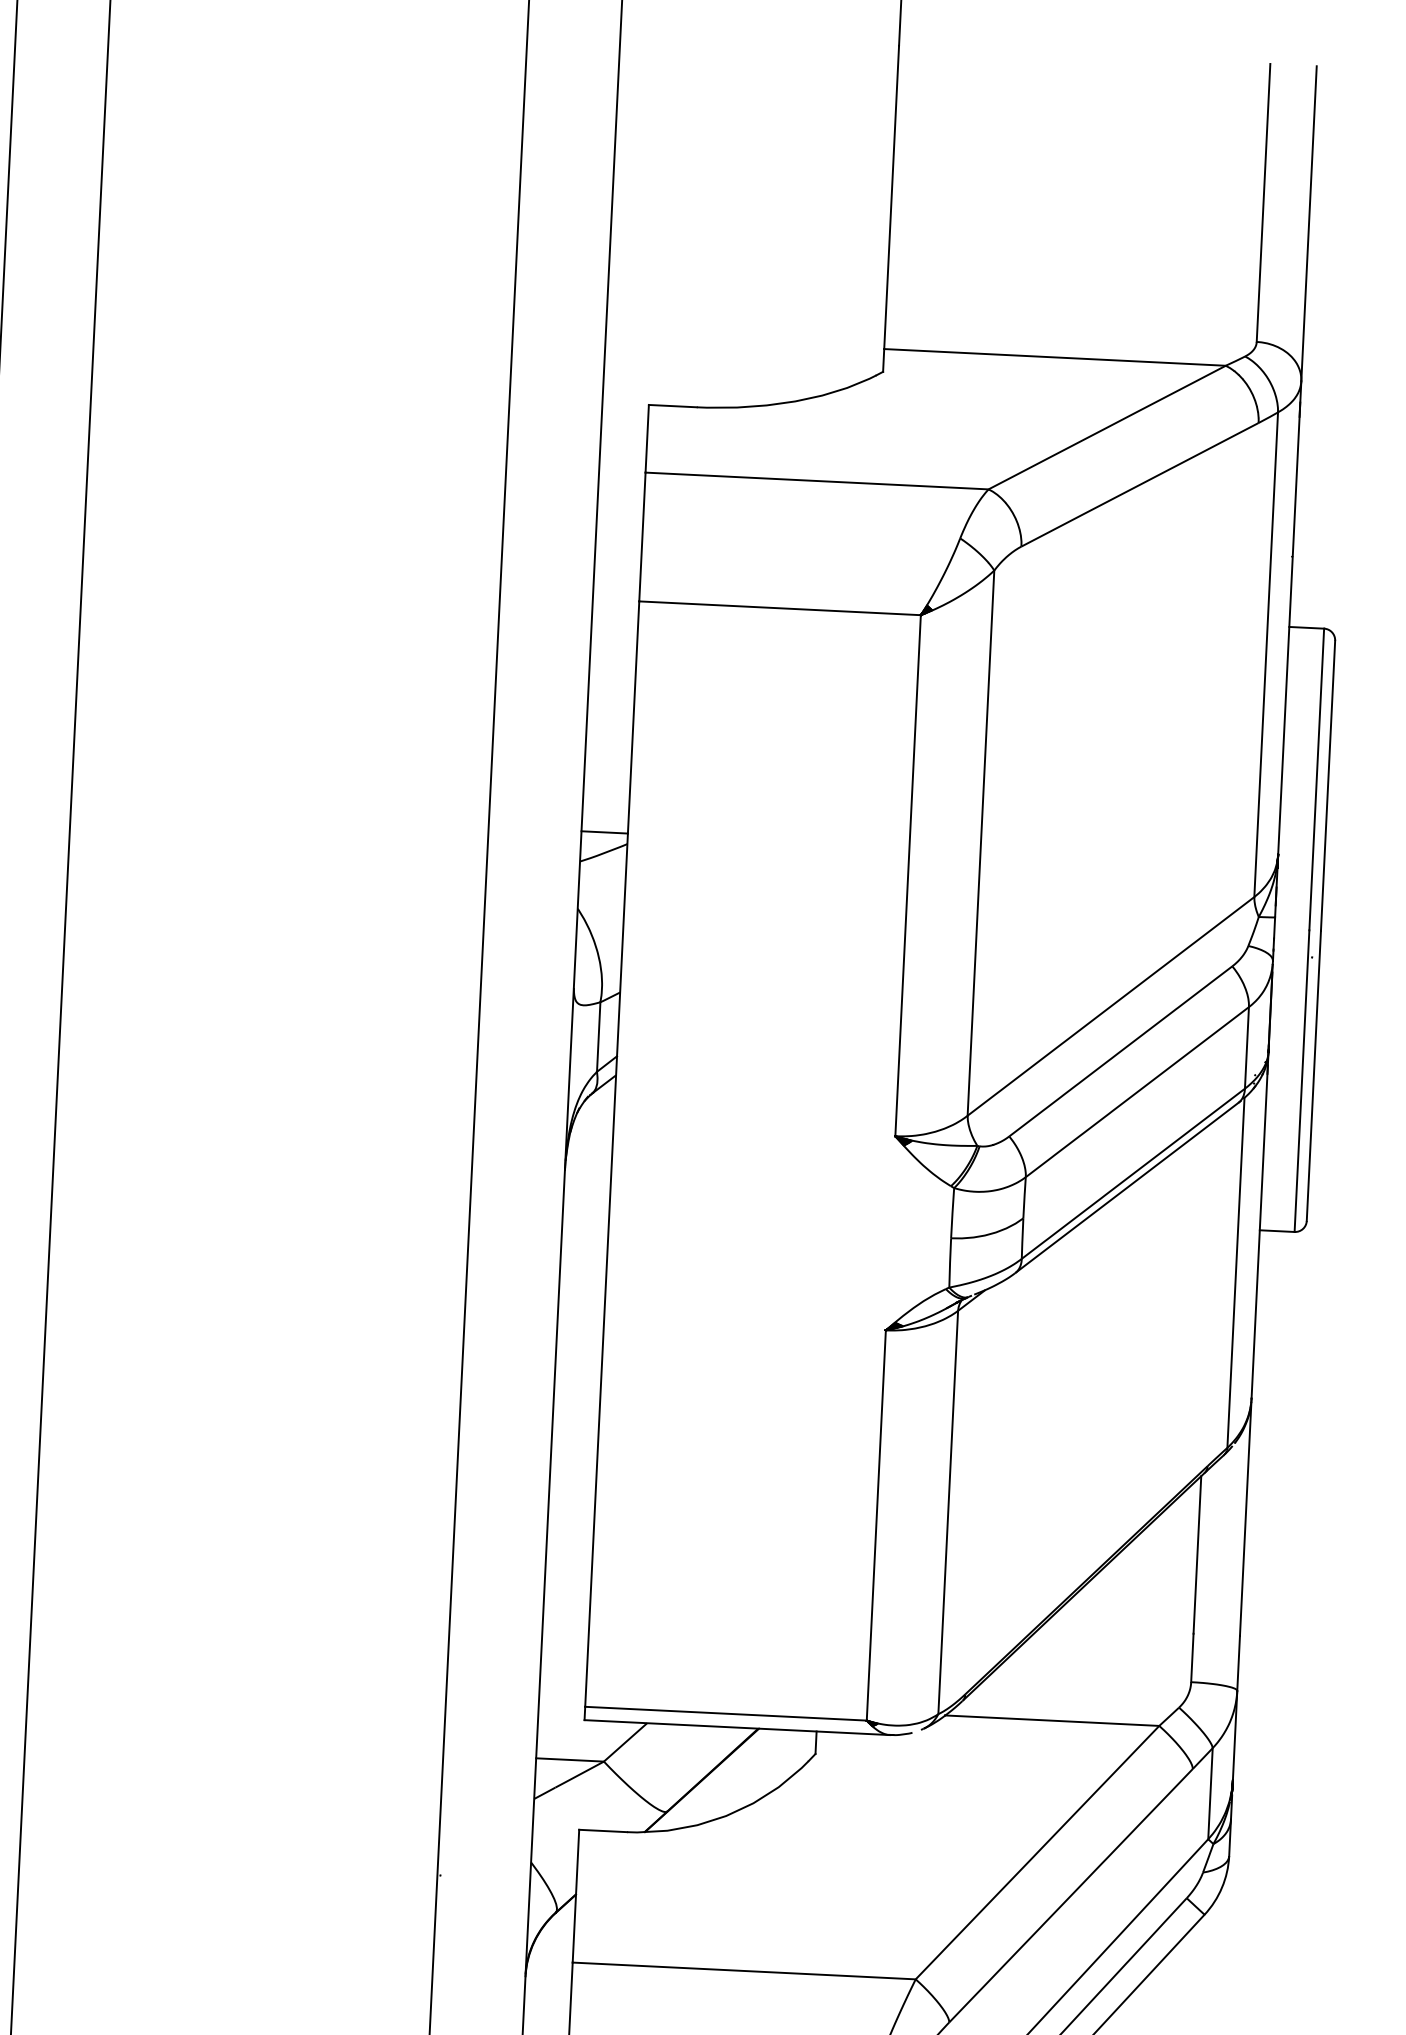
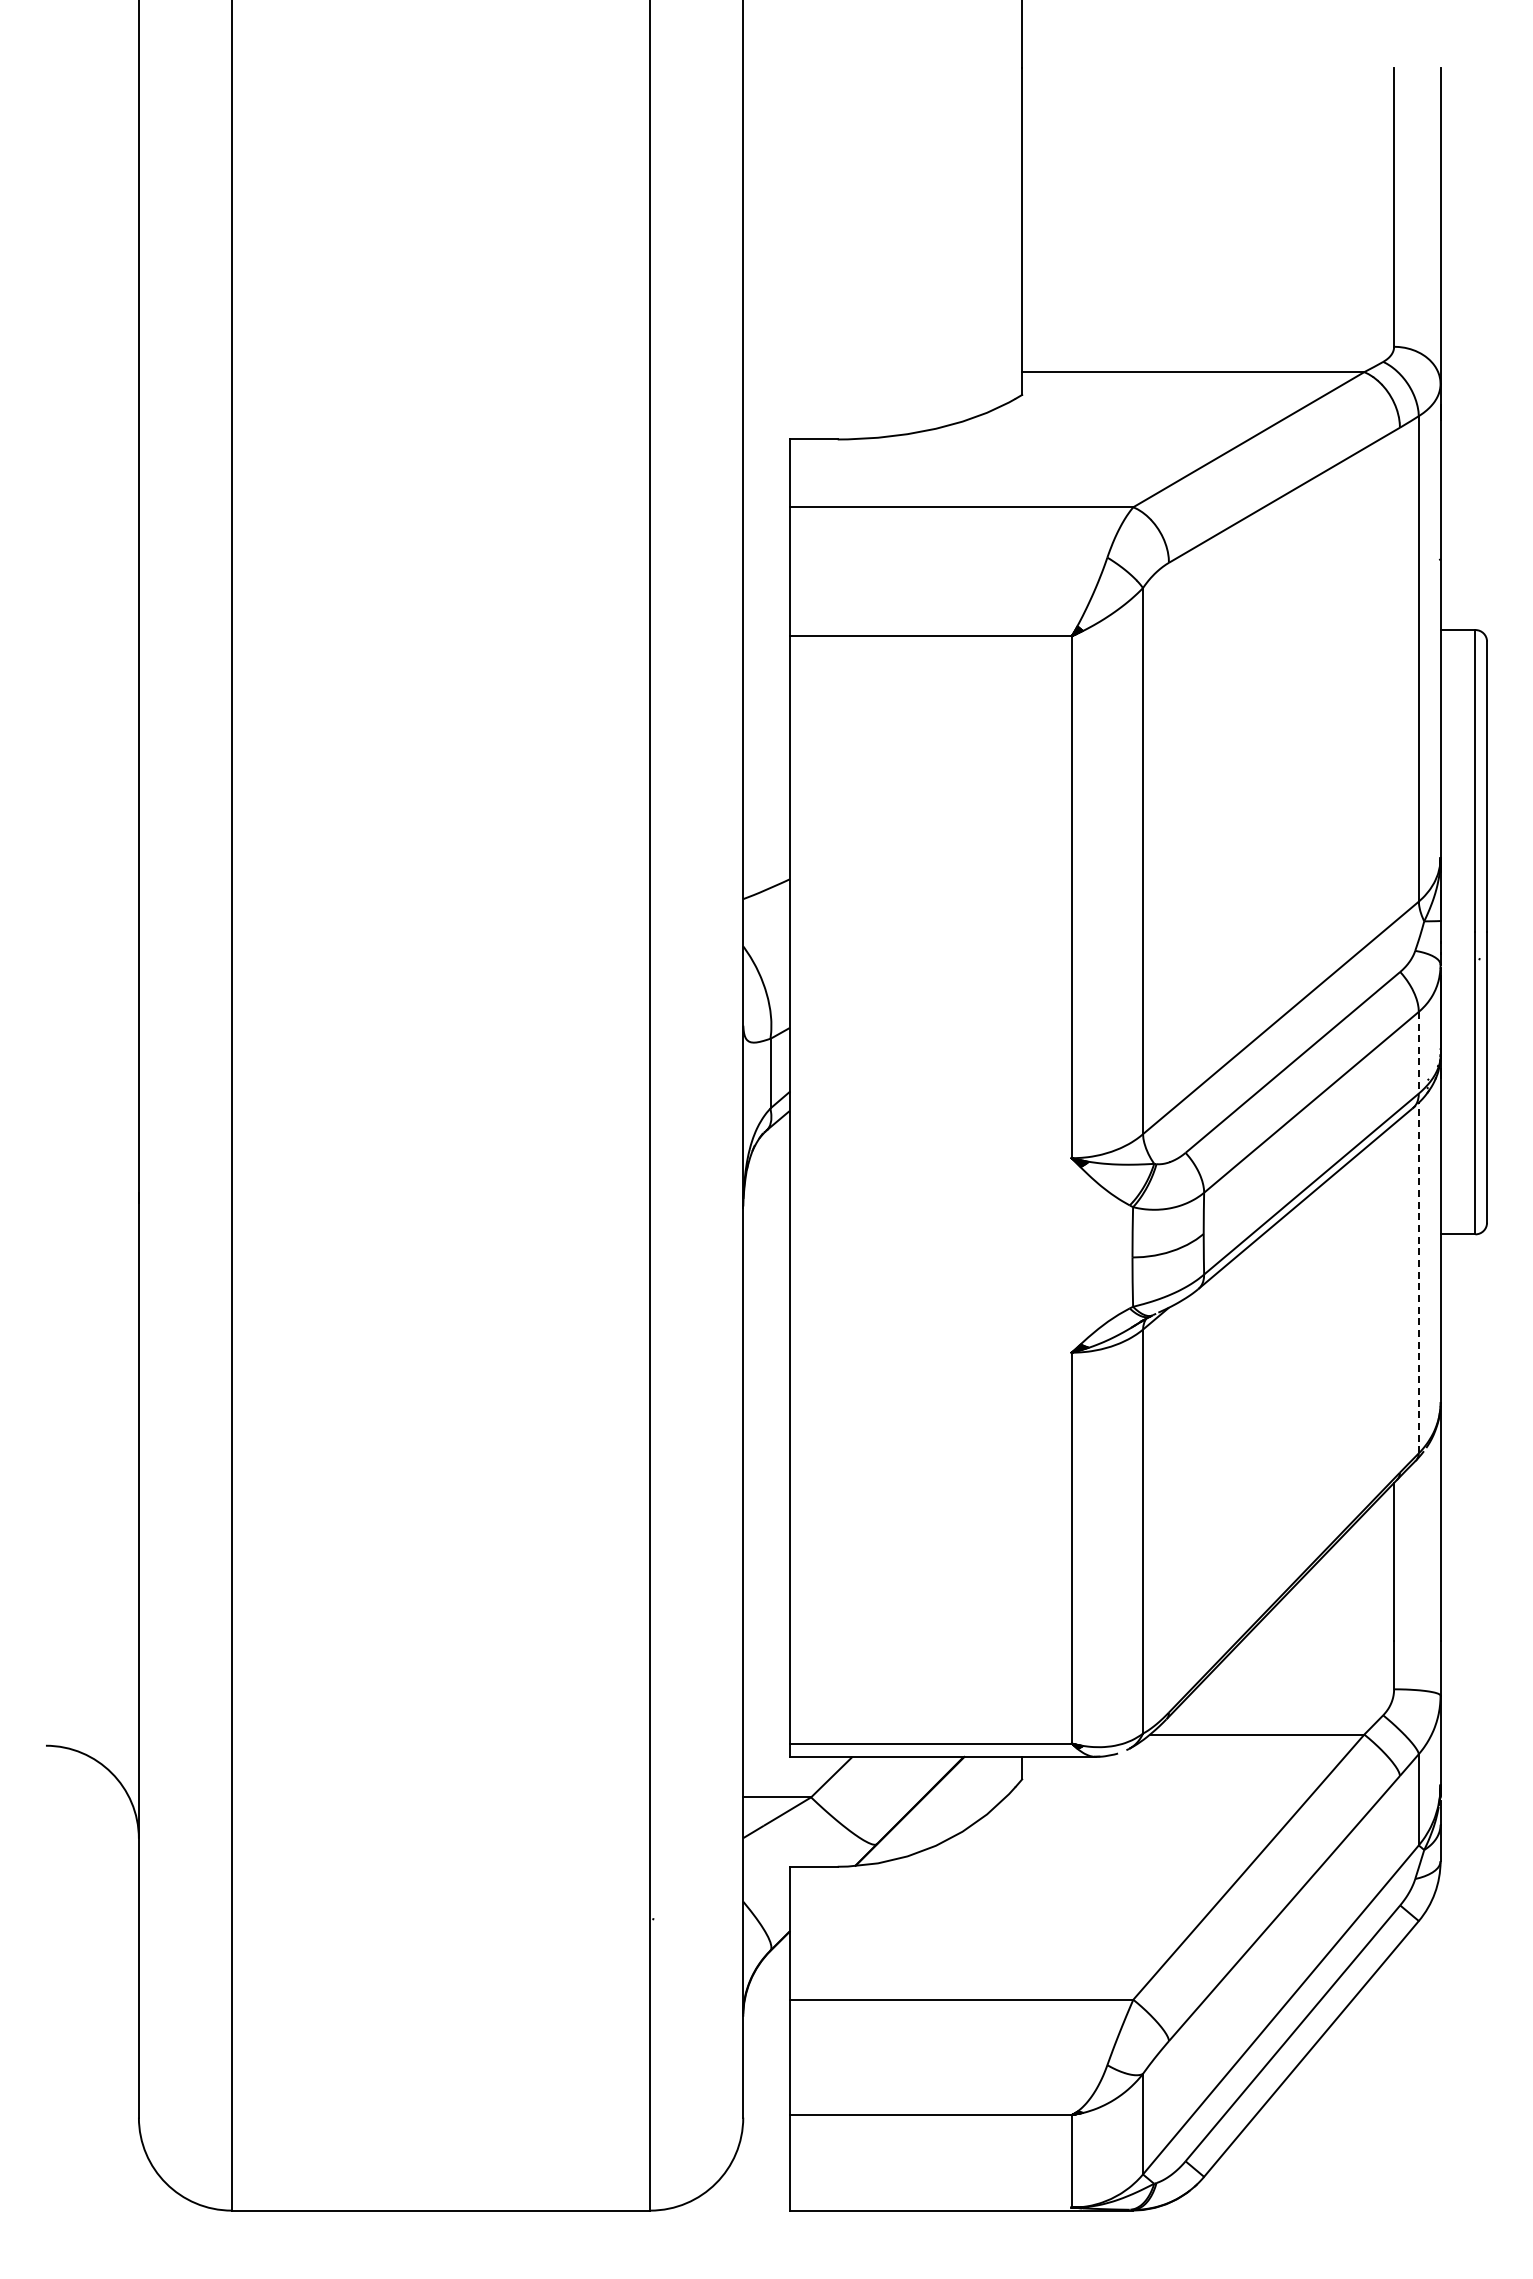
line: (604, 832) -> (766, 868), removed
line: (1246, 1047) -> (1418, 1052), solid -> dashed
line: (1235, 1272) -> (1418, 1277), solid -> dashed

